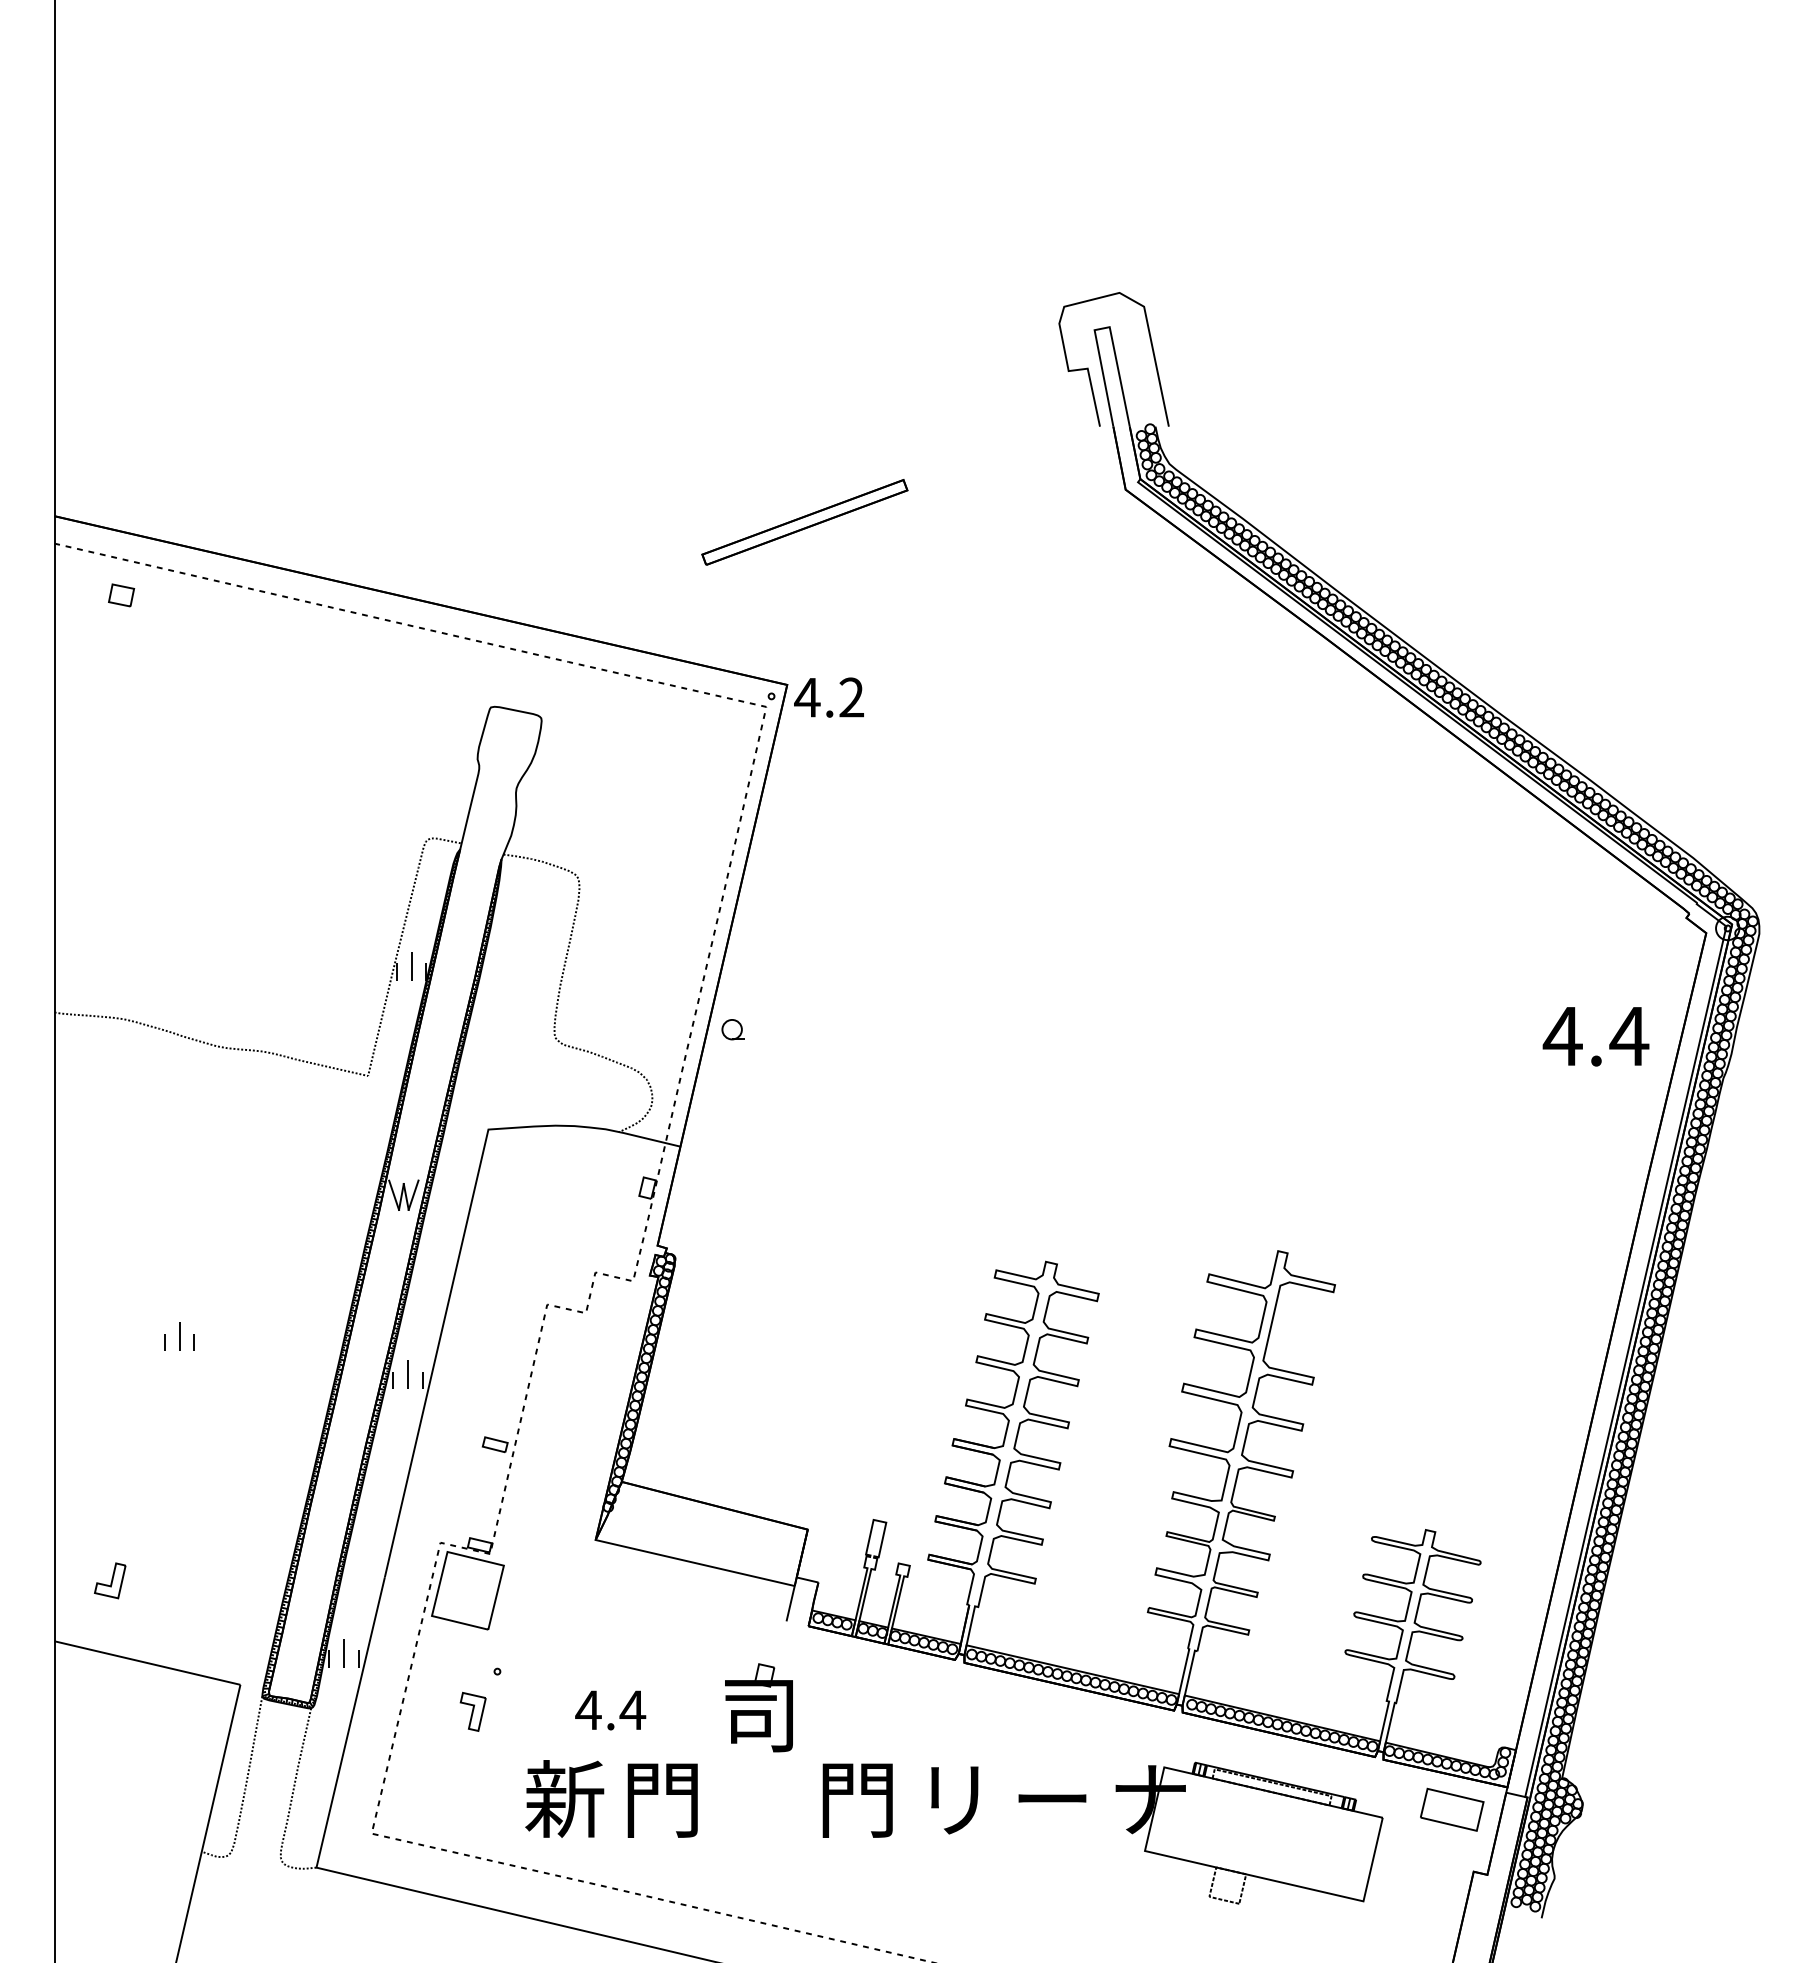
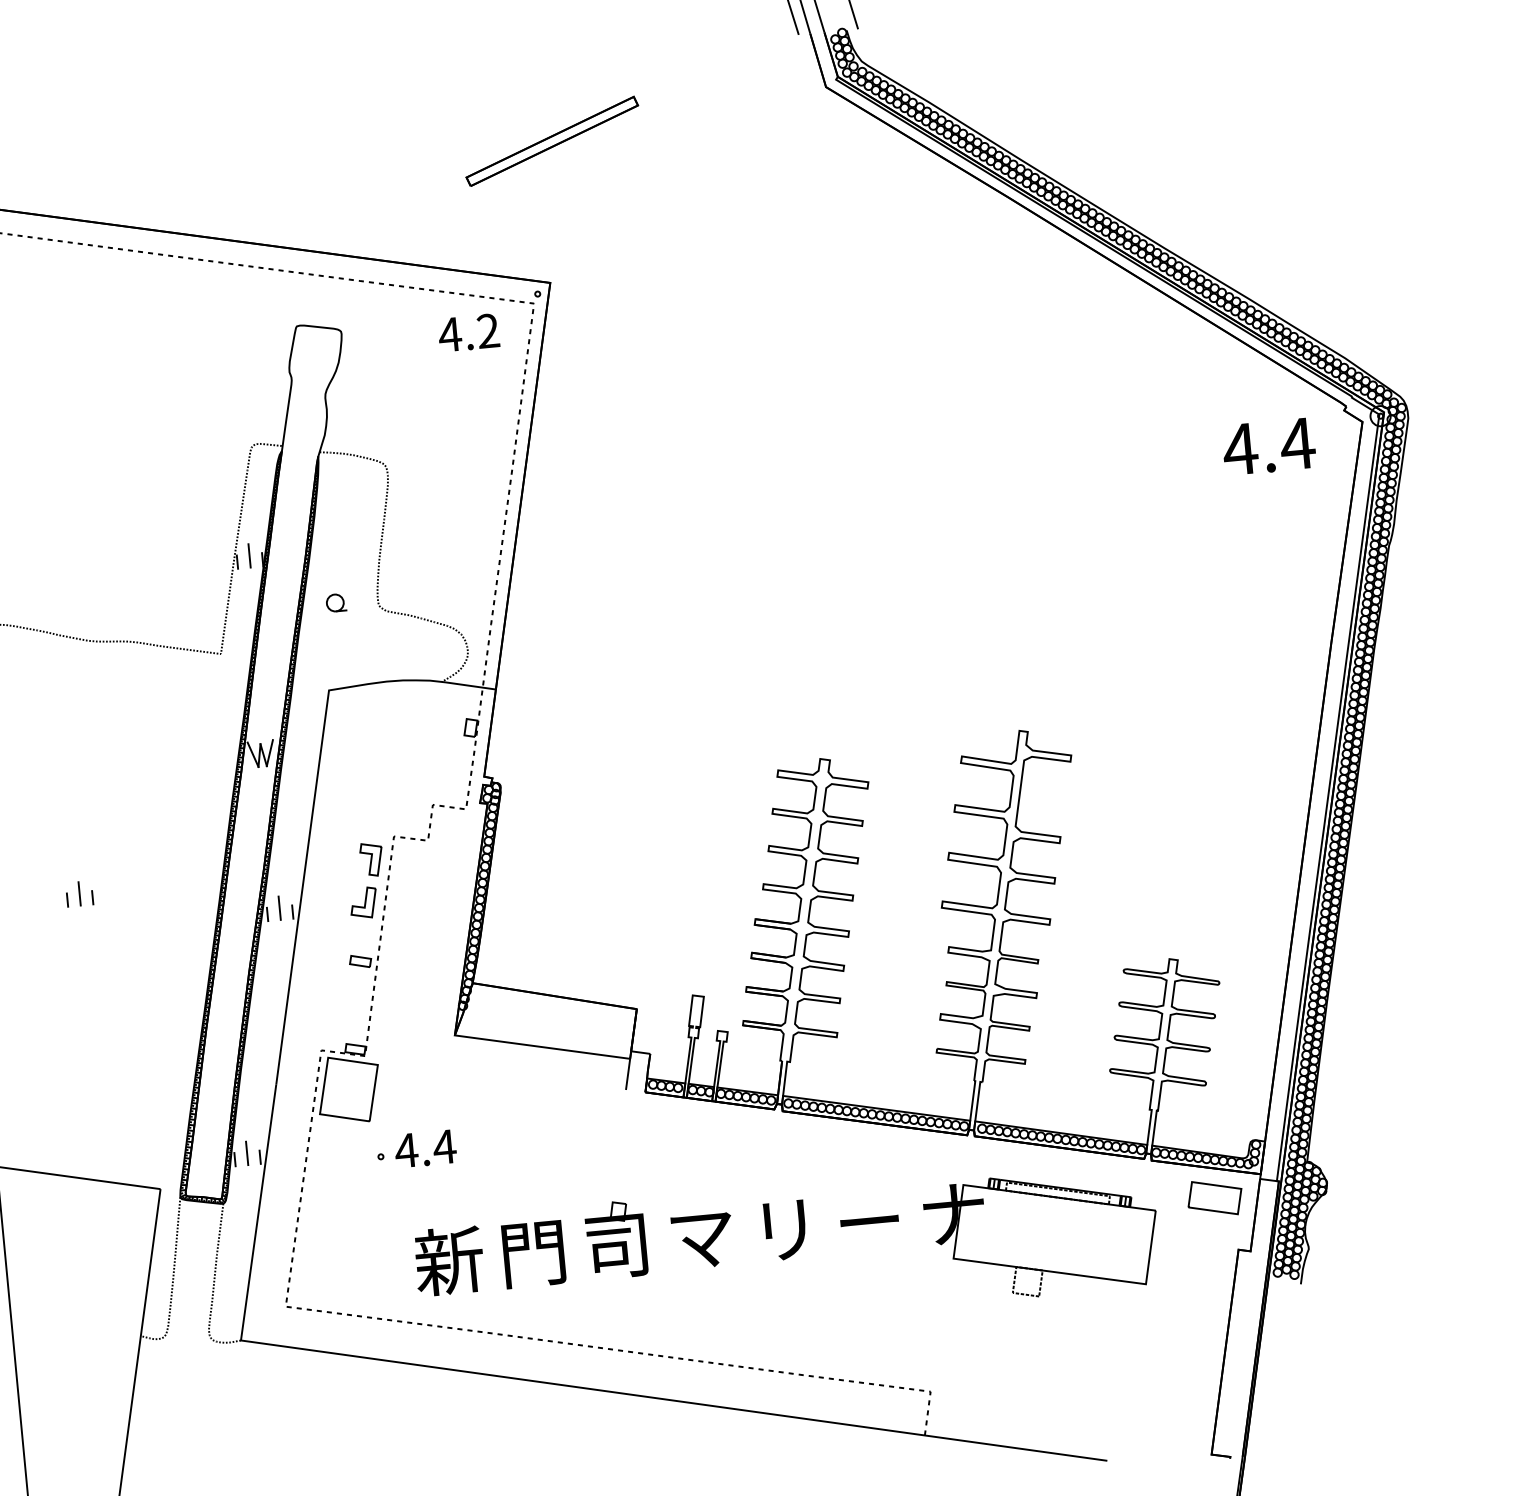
text: (828, 697) -> (468, 332), moved
part: (732, 1029) -> (335, 602), moved
text: (1595, 1036) -> (1268, 446), moved
part: (110, 1580) -> (363, 902), moved
part: (758, 1707) -> (615, 1239), moved
text: (610, 1710) -> (425, 1149), moved
part: (472, 1711) -> (371, 859), moved
text: (857, 1800) -> (701, 1238), 門 -> マ

